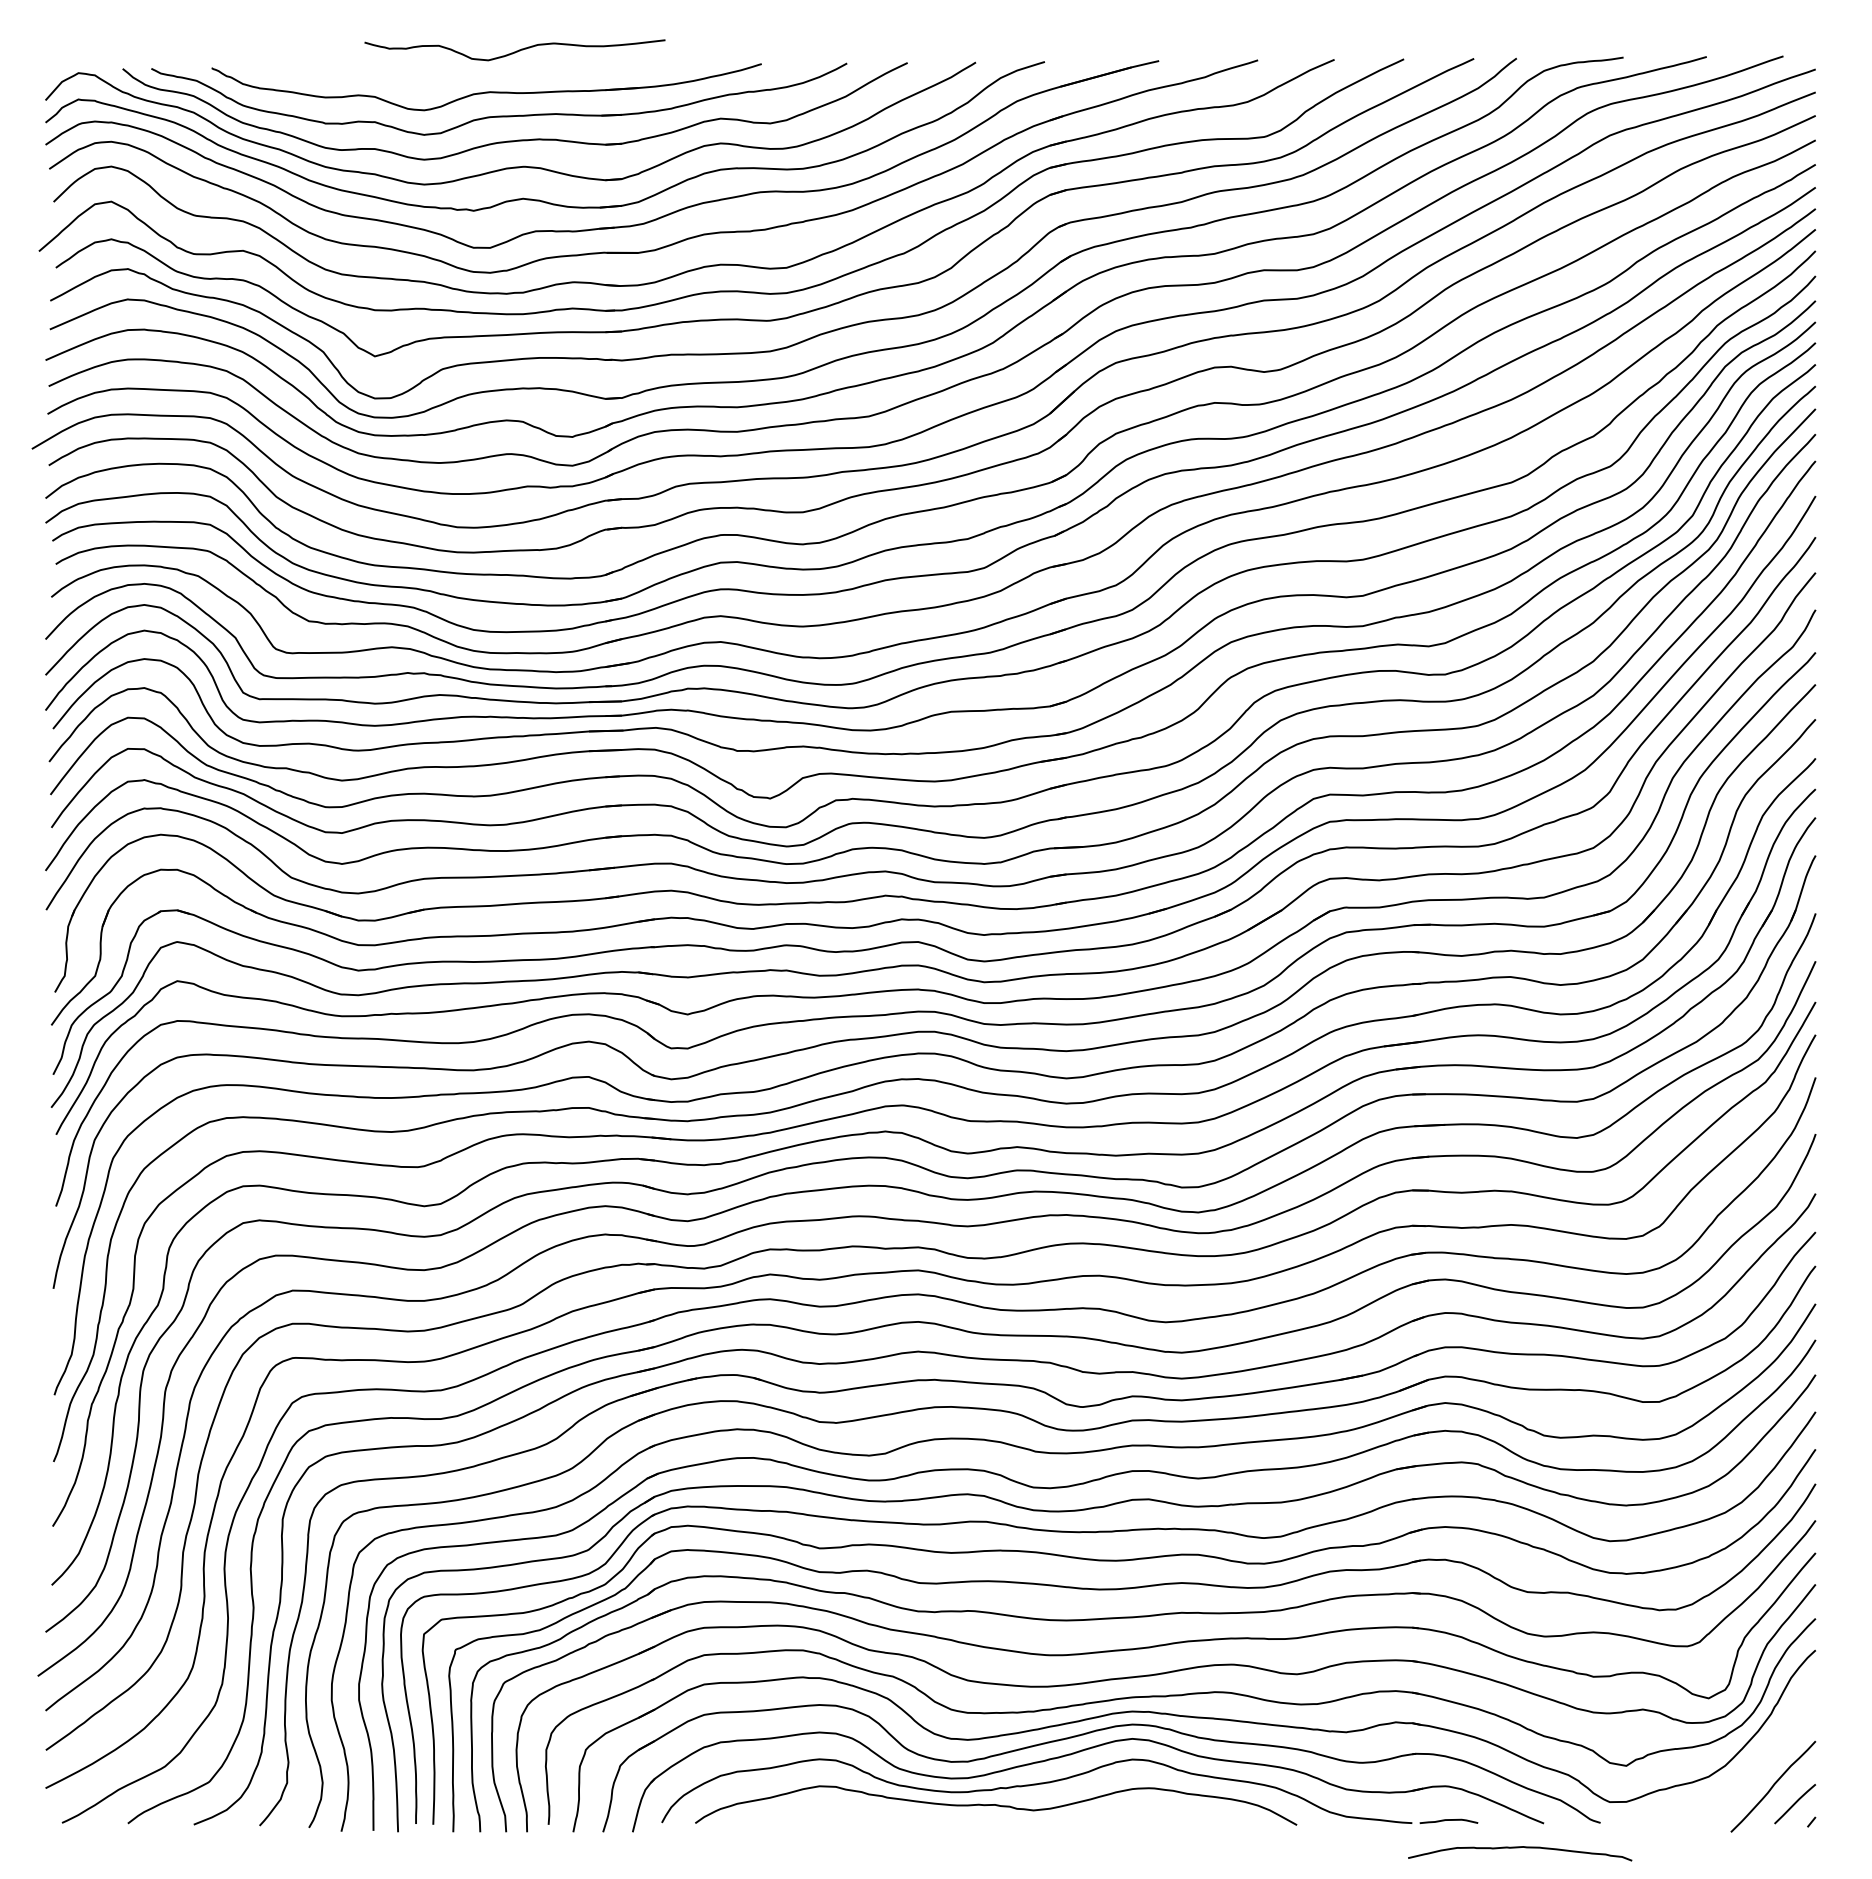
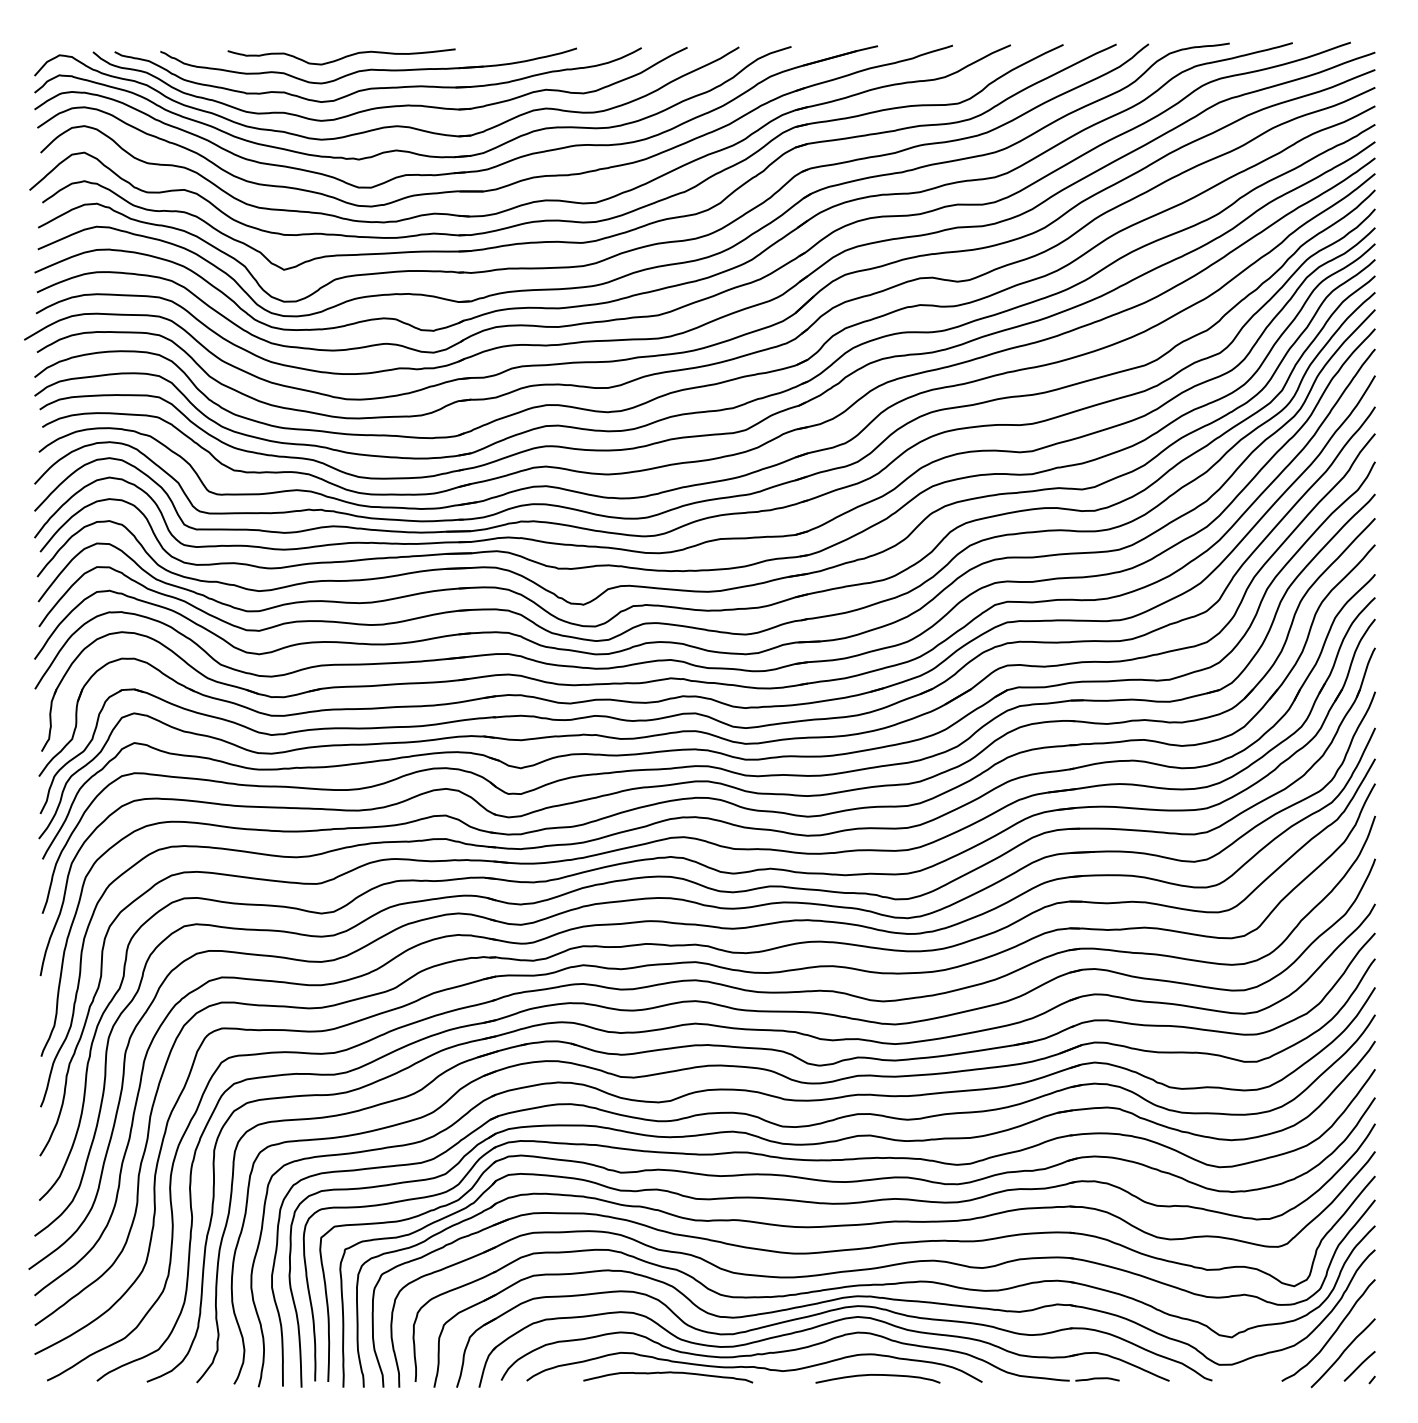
curve: (514, 51) -> (341, 57), moved
curve: (1759, 1761) -> (1332, 1334), added
curve: (1158, 1816) -> (877, 1375), added
curve: (1519, 1848) -> (667, 1373), moved

